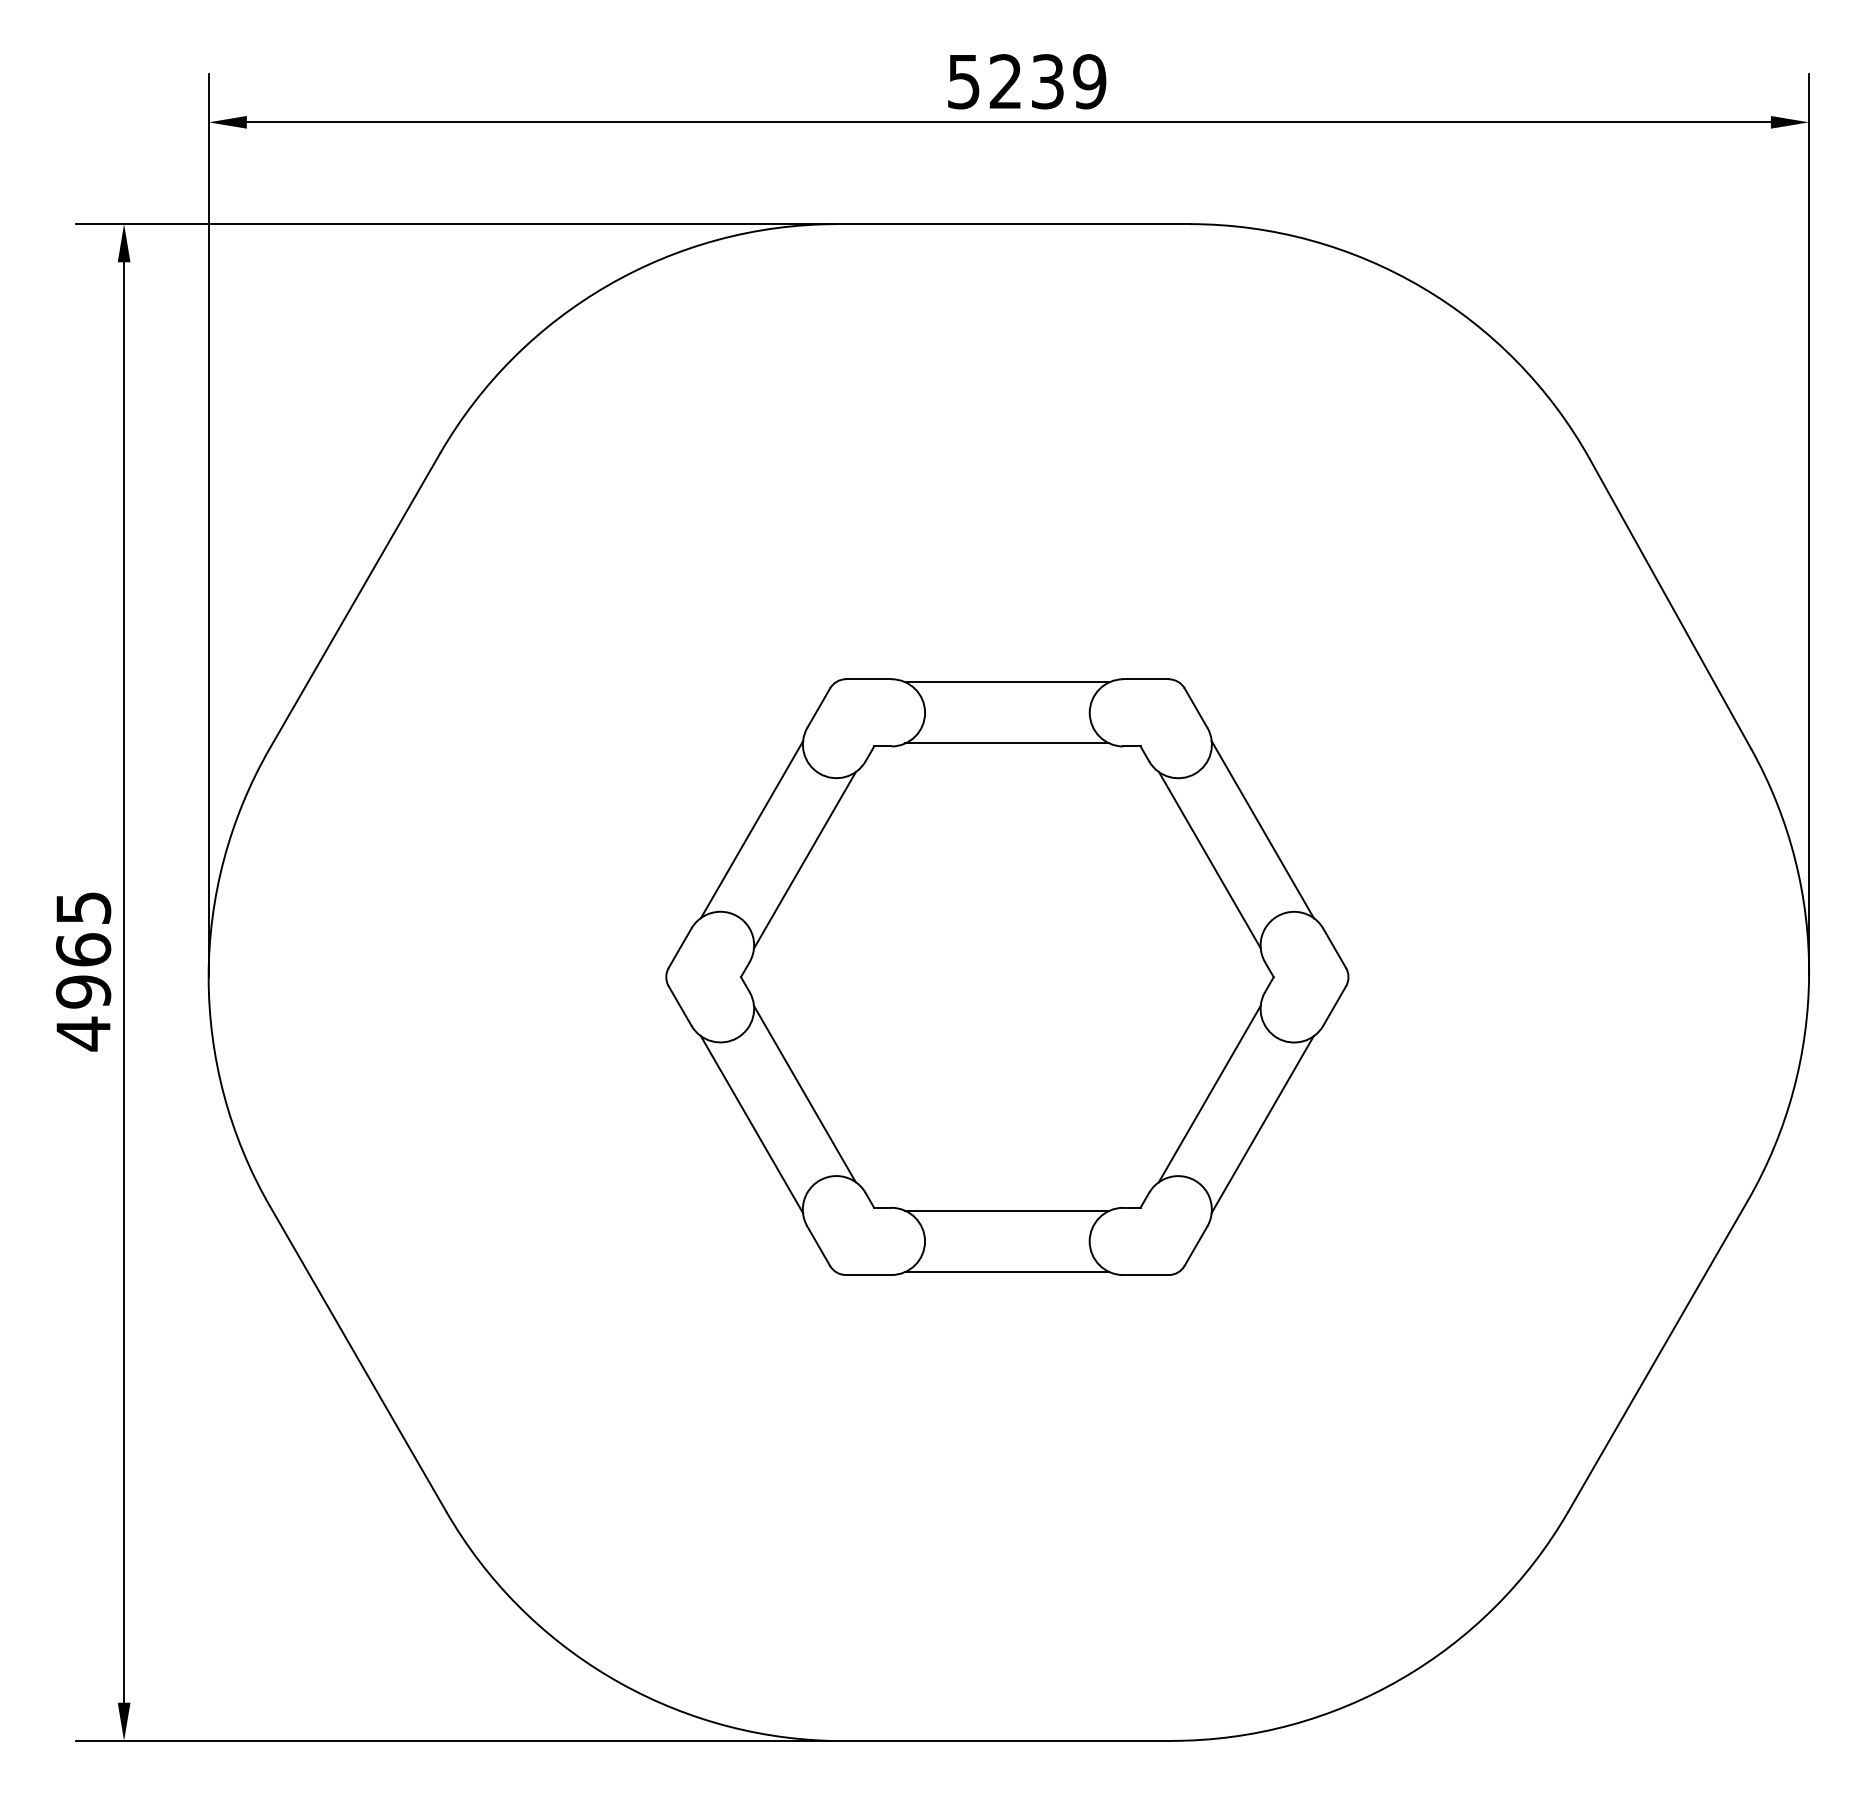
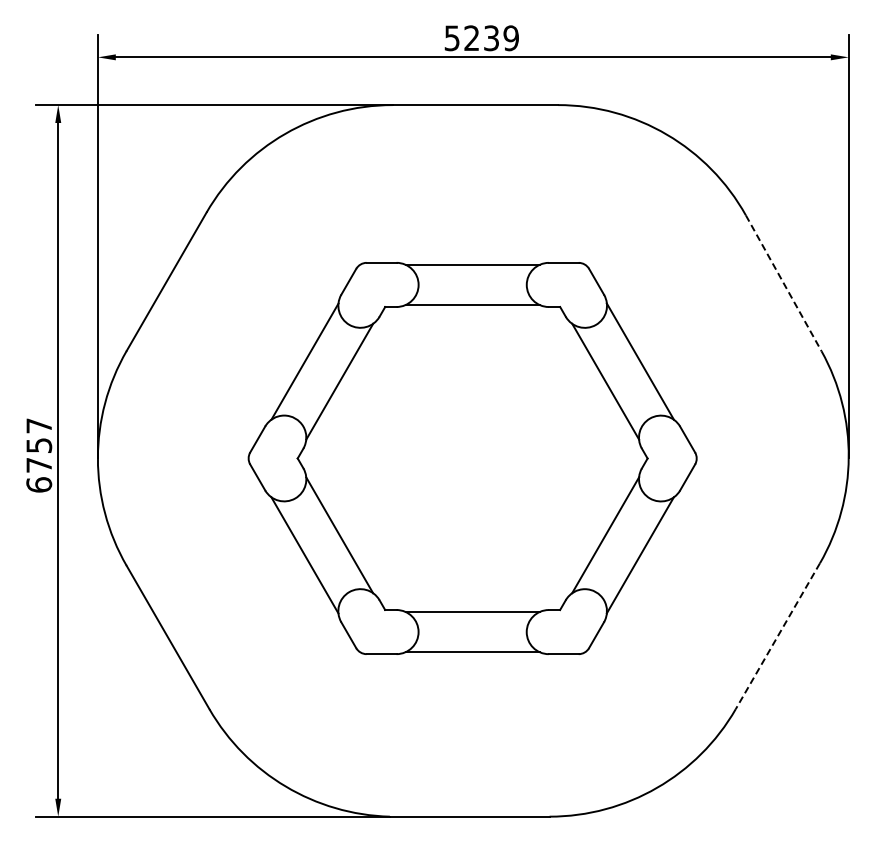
line: (1670, 604) -> (783, 283), solid -> dashed
text: (84, 971) -> (39, 455), 4965 -> 6757
part: (1007, 975) -> (472, 457), size x1.4
line: (1657, 1356) -> (777, 636), solid -> dashed

